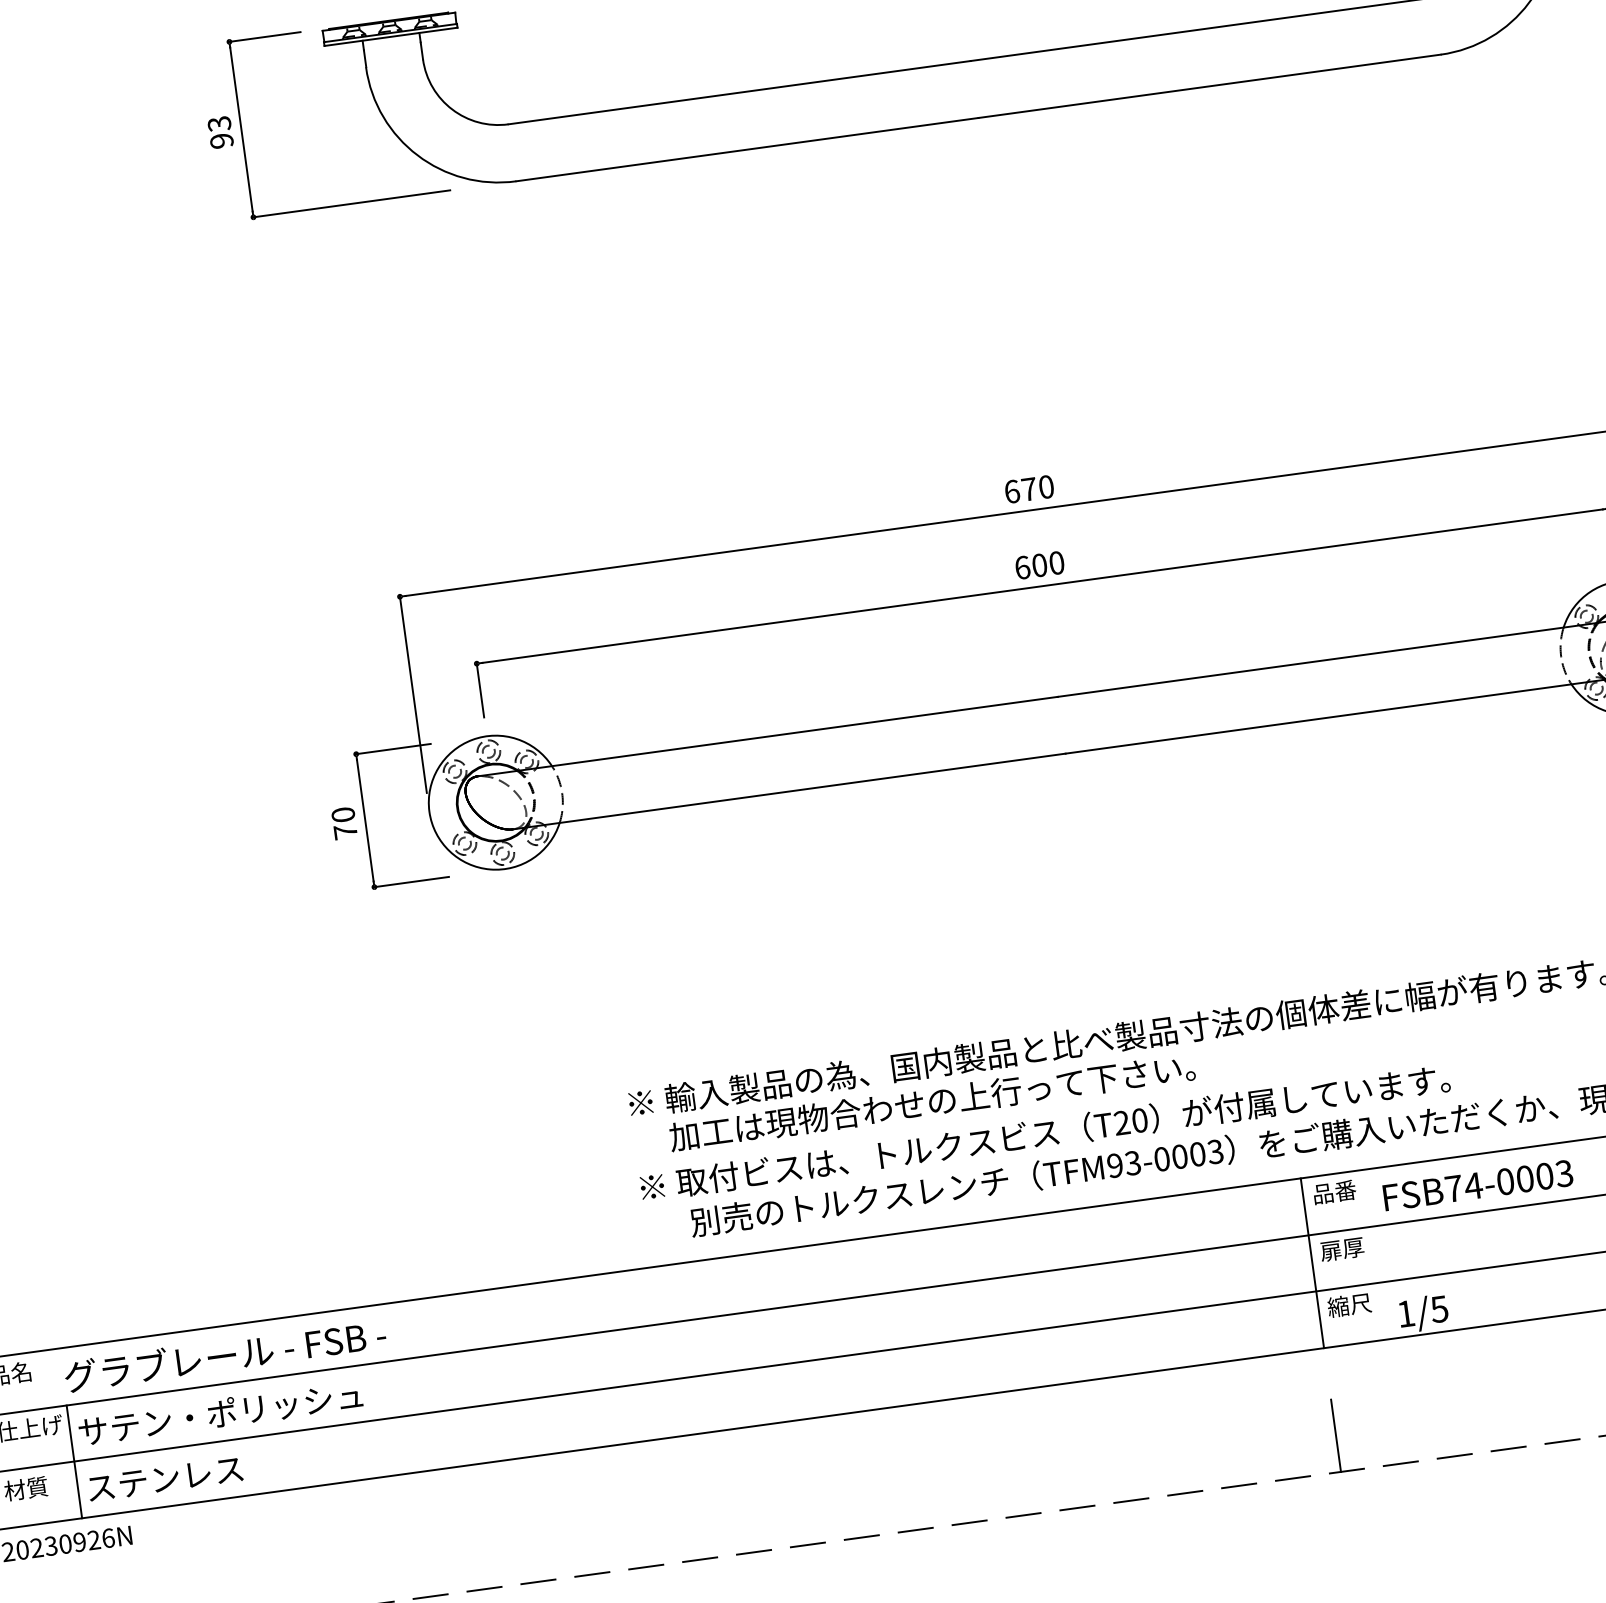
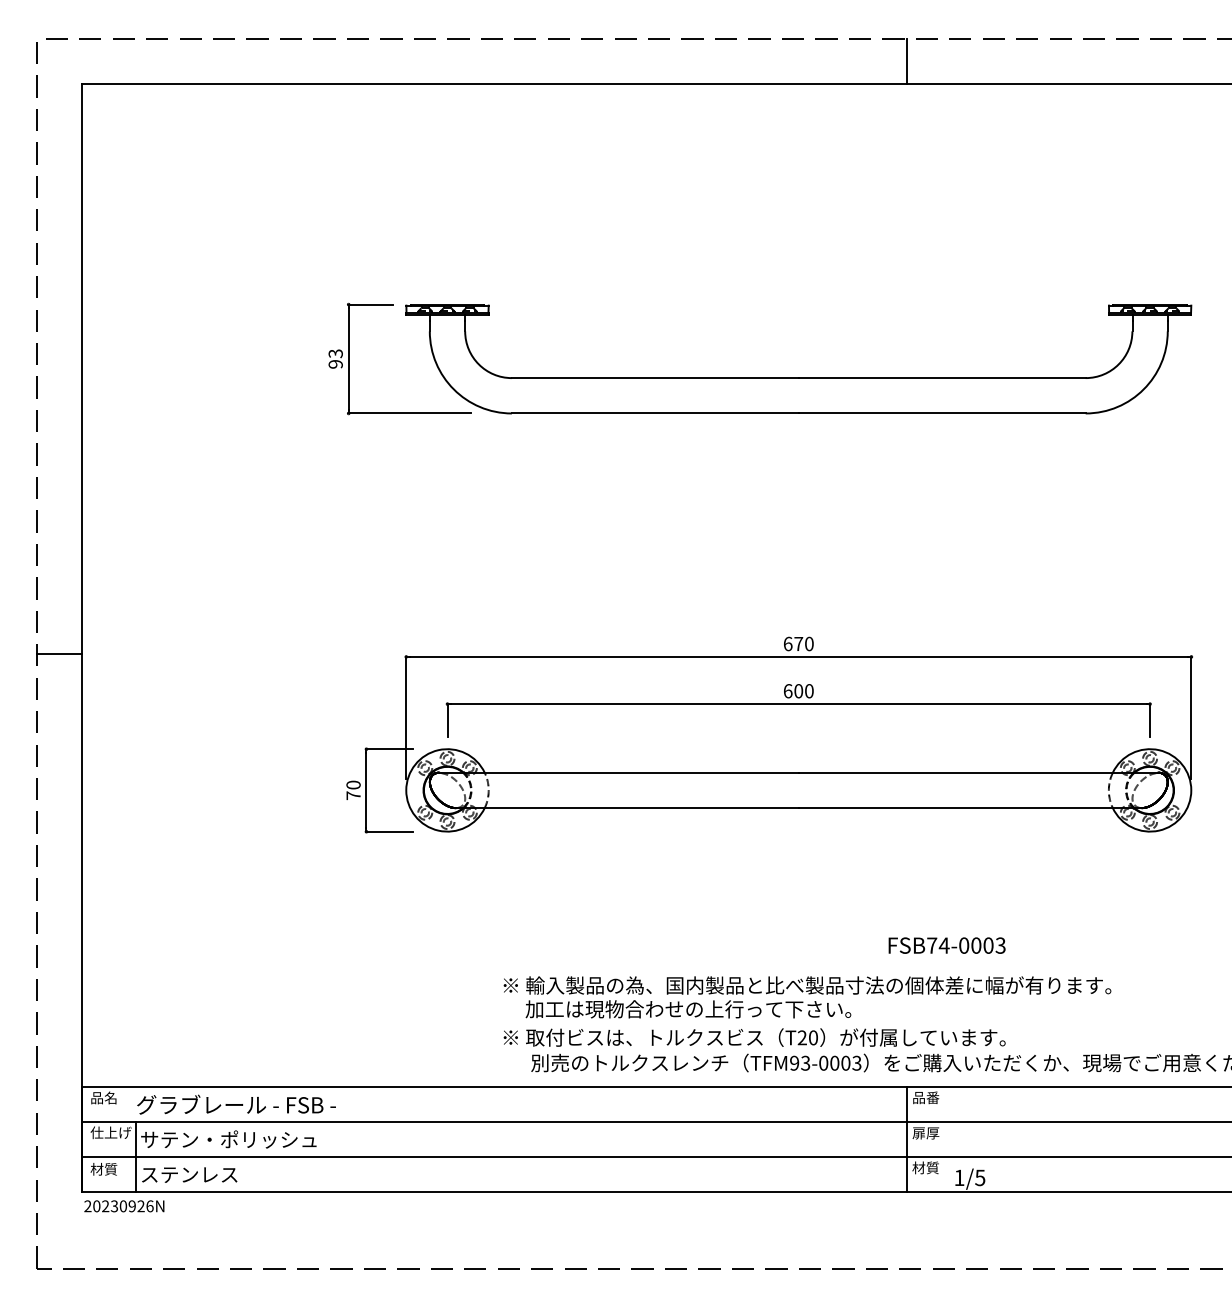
text: (1477, 1185) -> (946, 945), moved
text: (1349, 1304) -> (925, 1167), 縮尺 -> 材質
line: (1335, 1434) -> (906, 1245), removed

